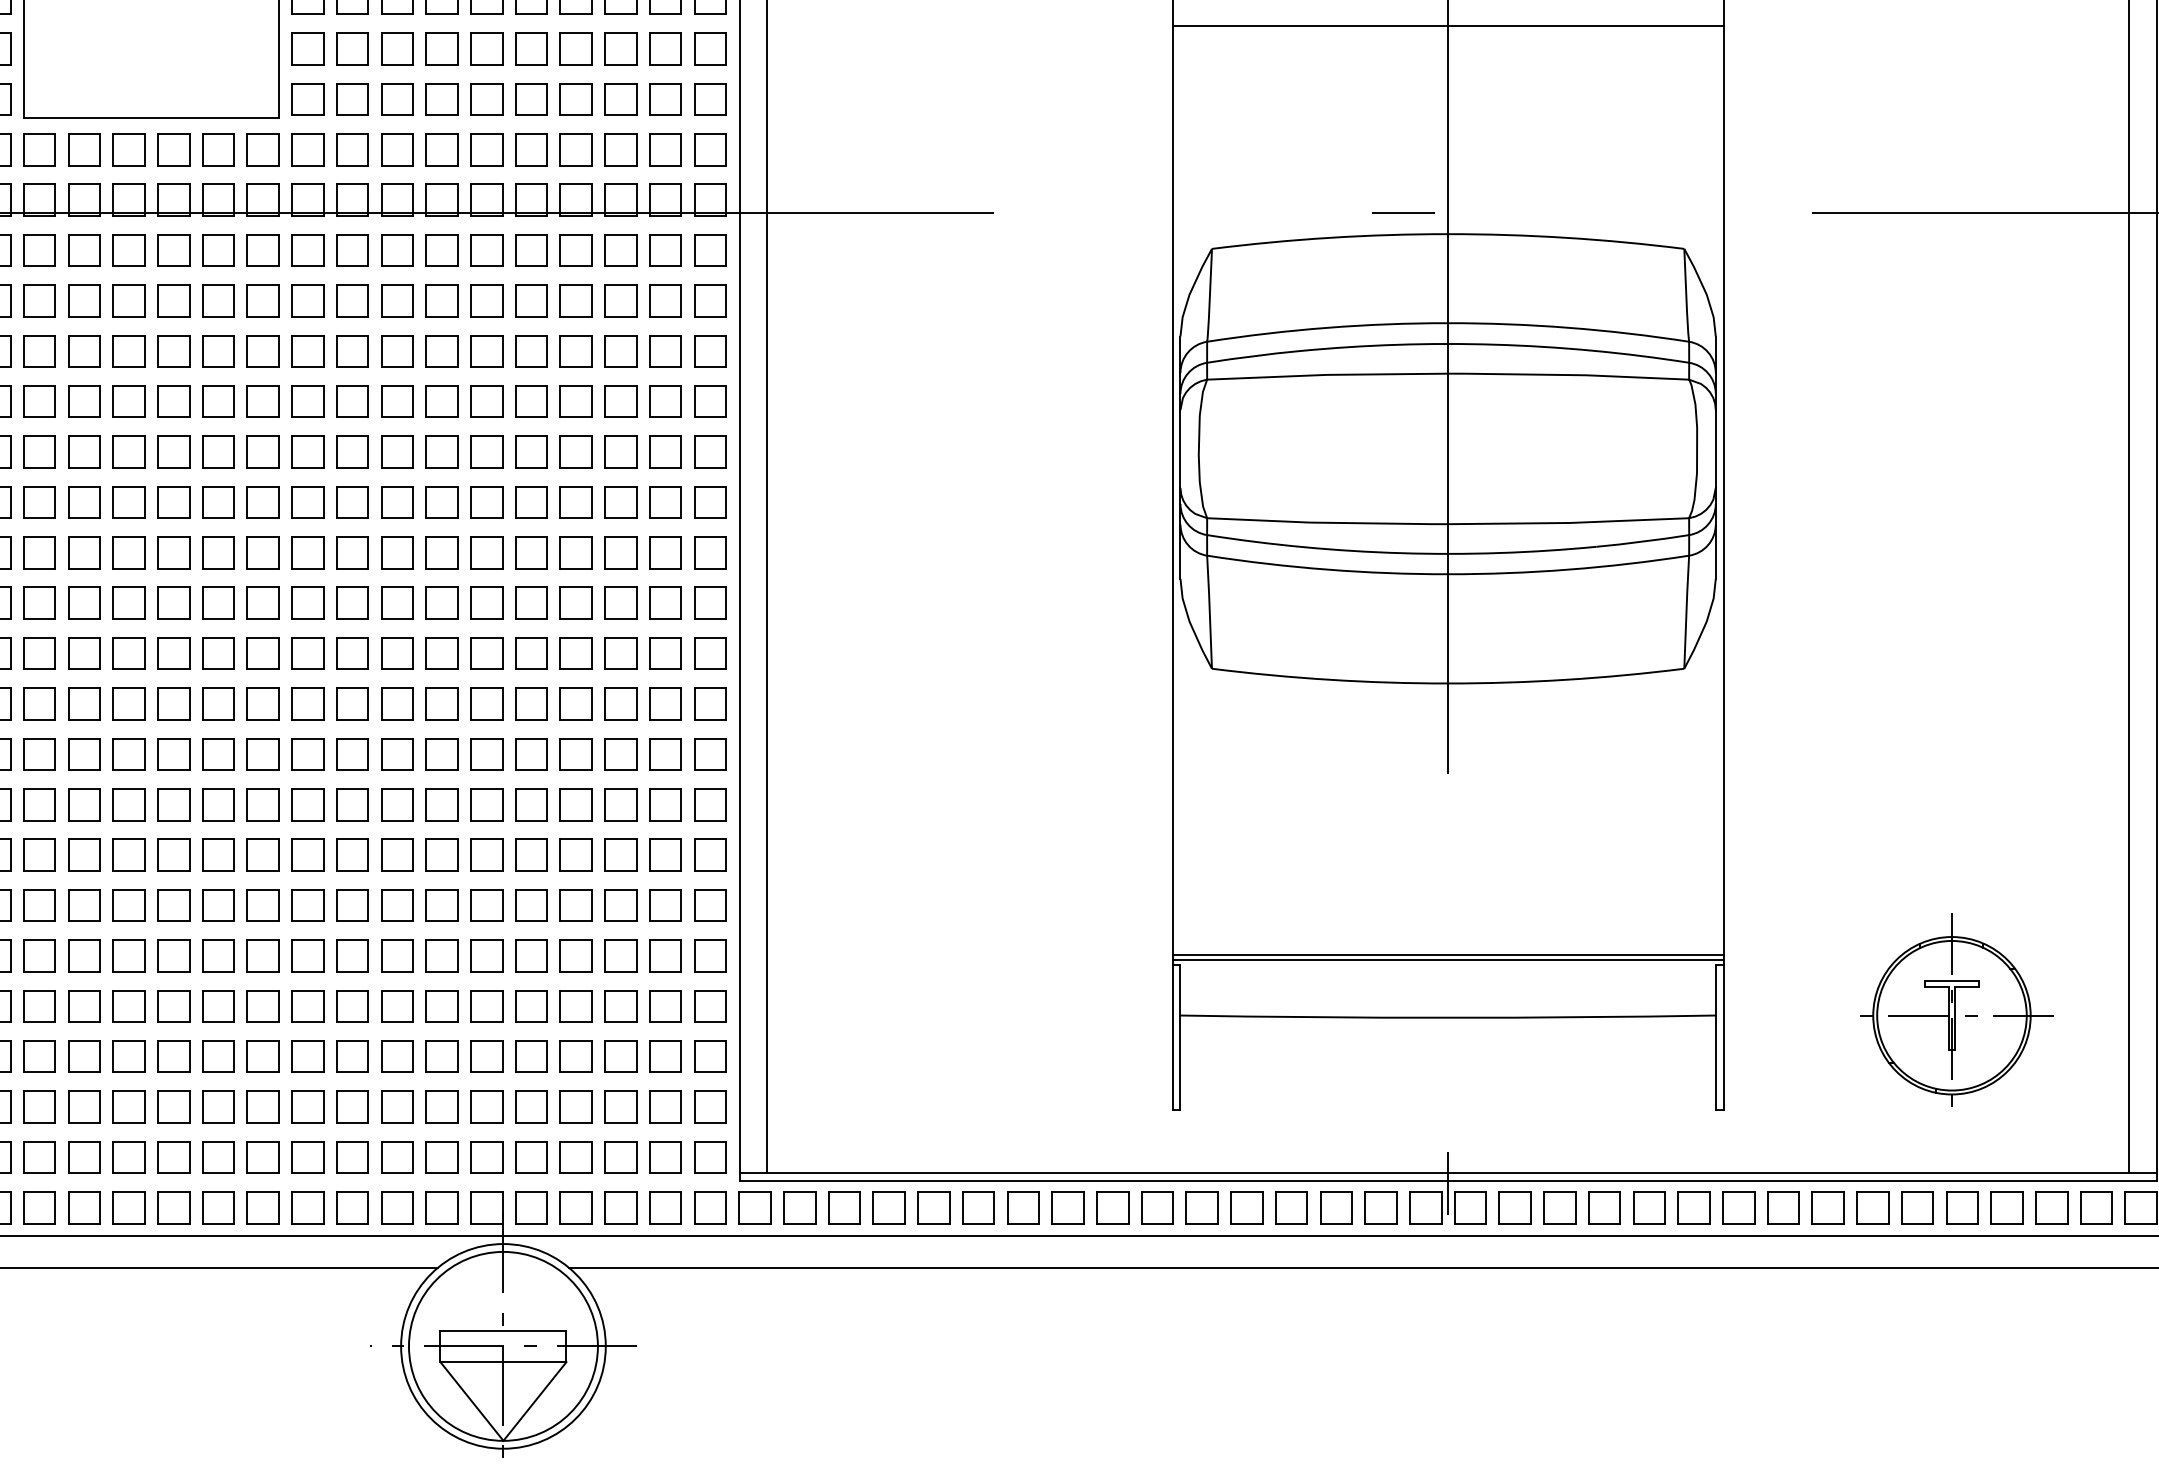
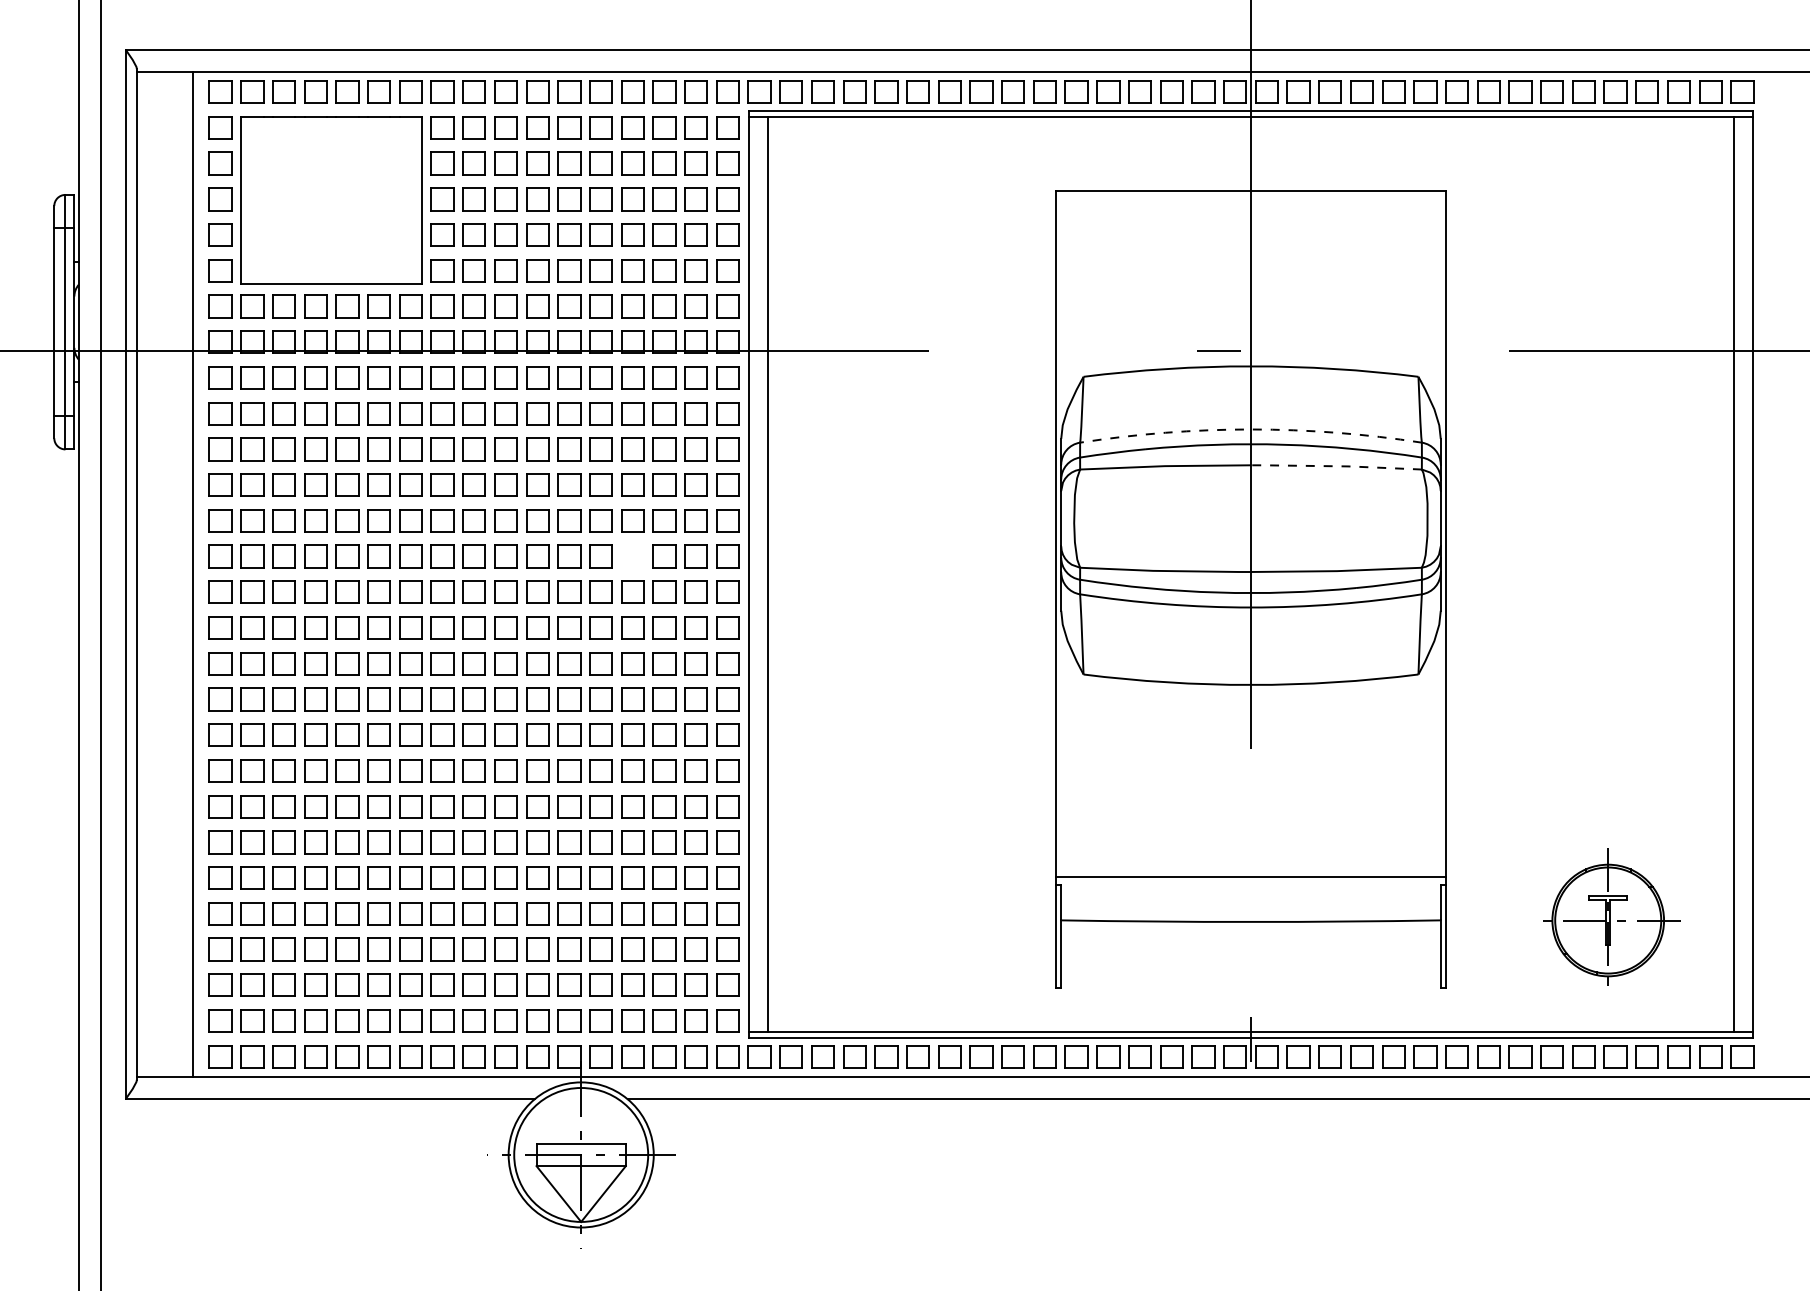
line: (1447, 27) -> (1250, 219), removed
arc: (1448, 323) -> (1251, 429), solid -> dashed
line: (1568, 375) -> (1336, 466), solid -> dashed
part: (575, 502) -> (632, 556), removed
line: (1447, 959) -> (1250, 880), removed

